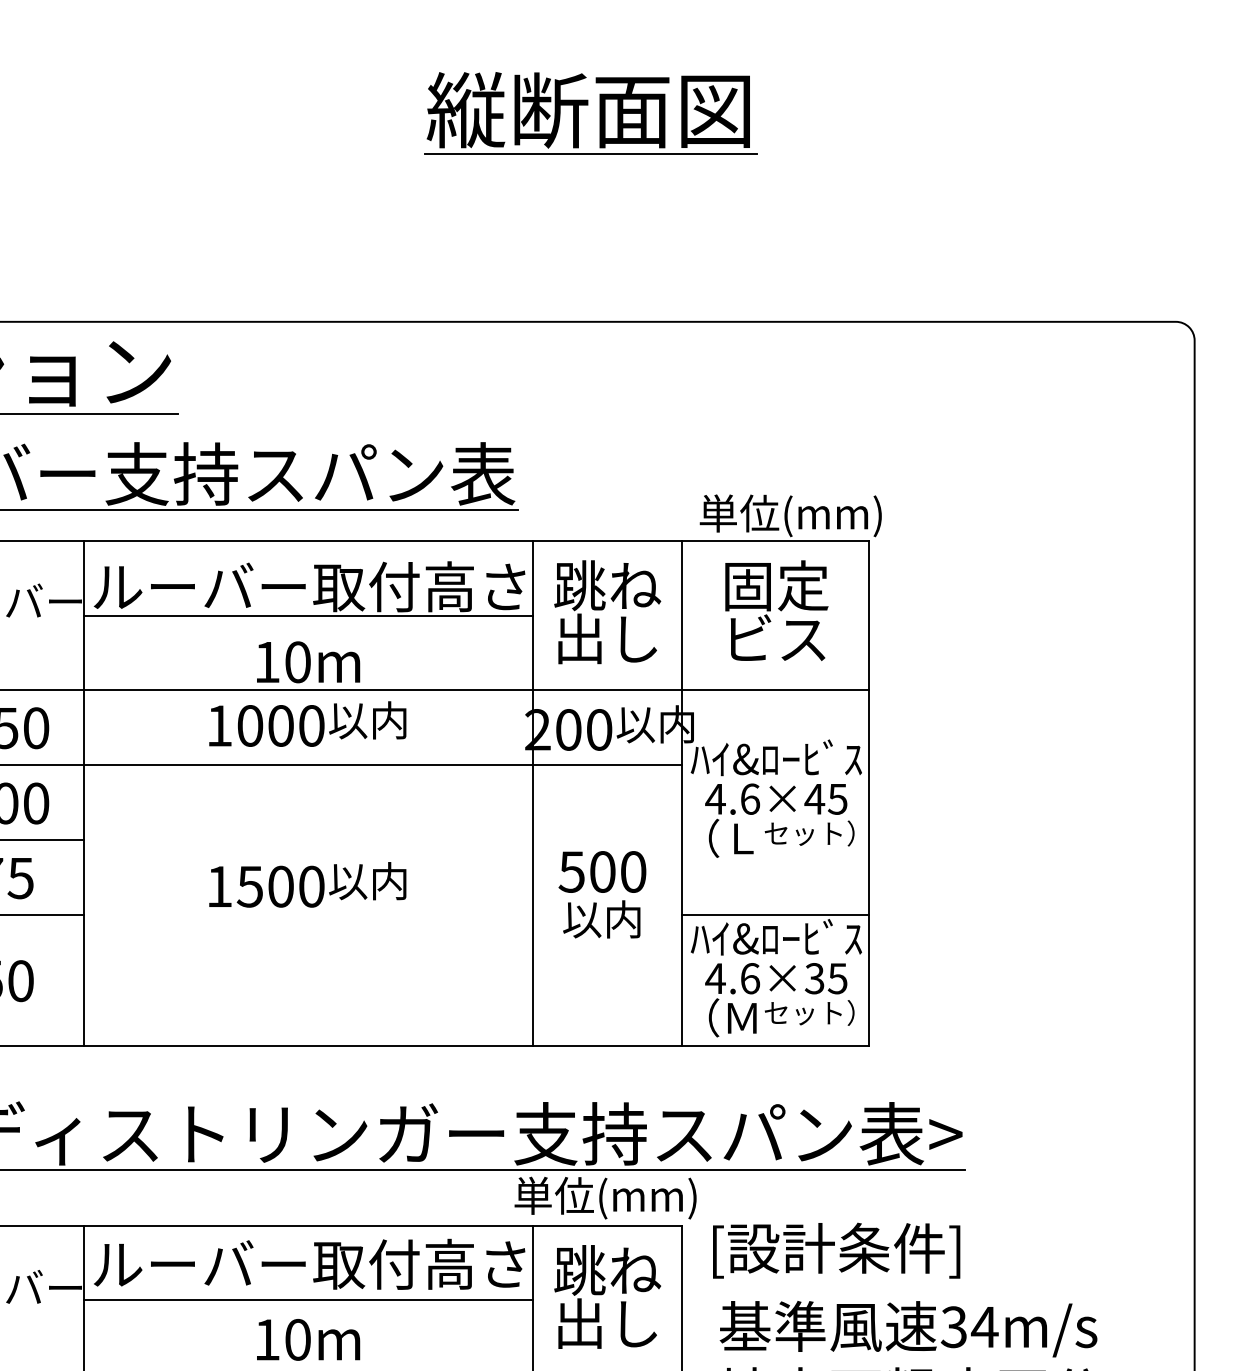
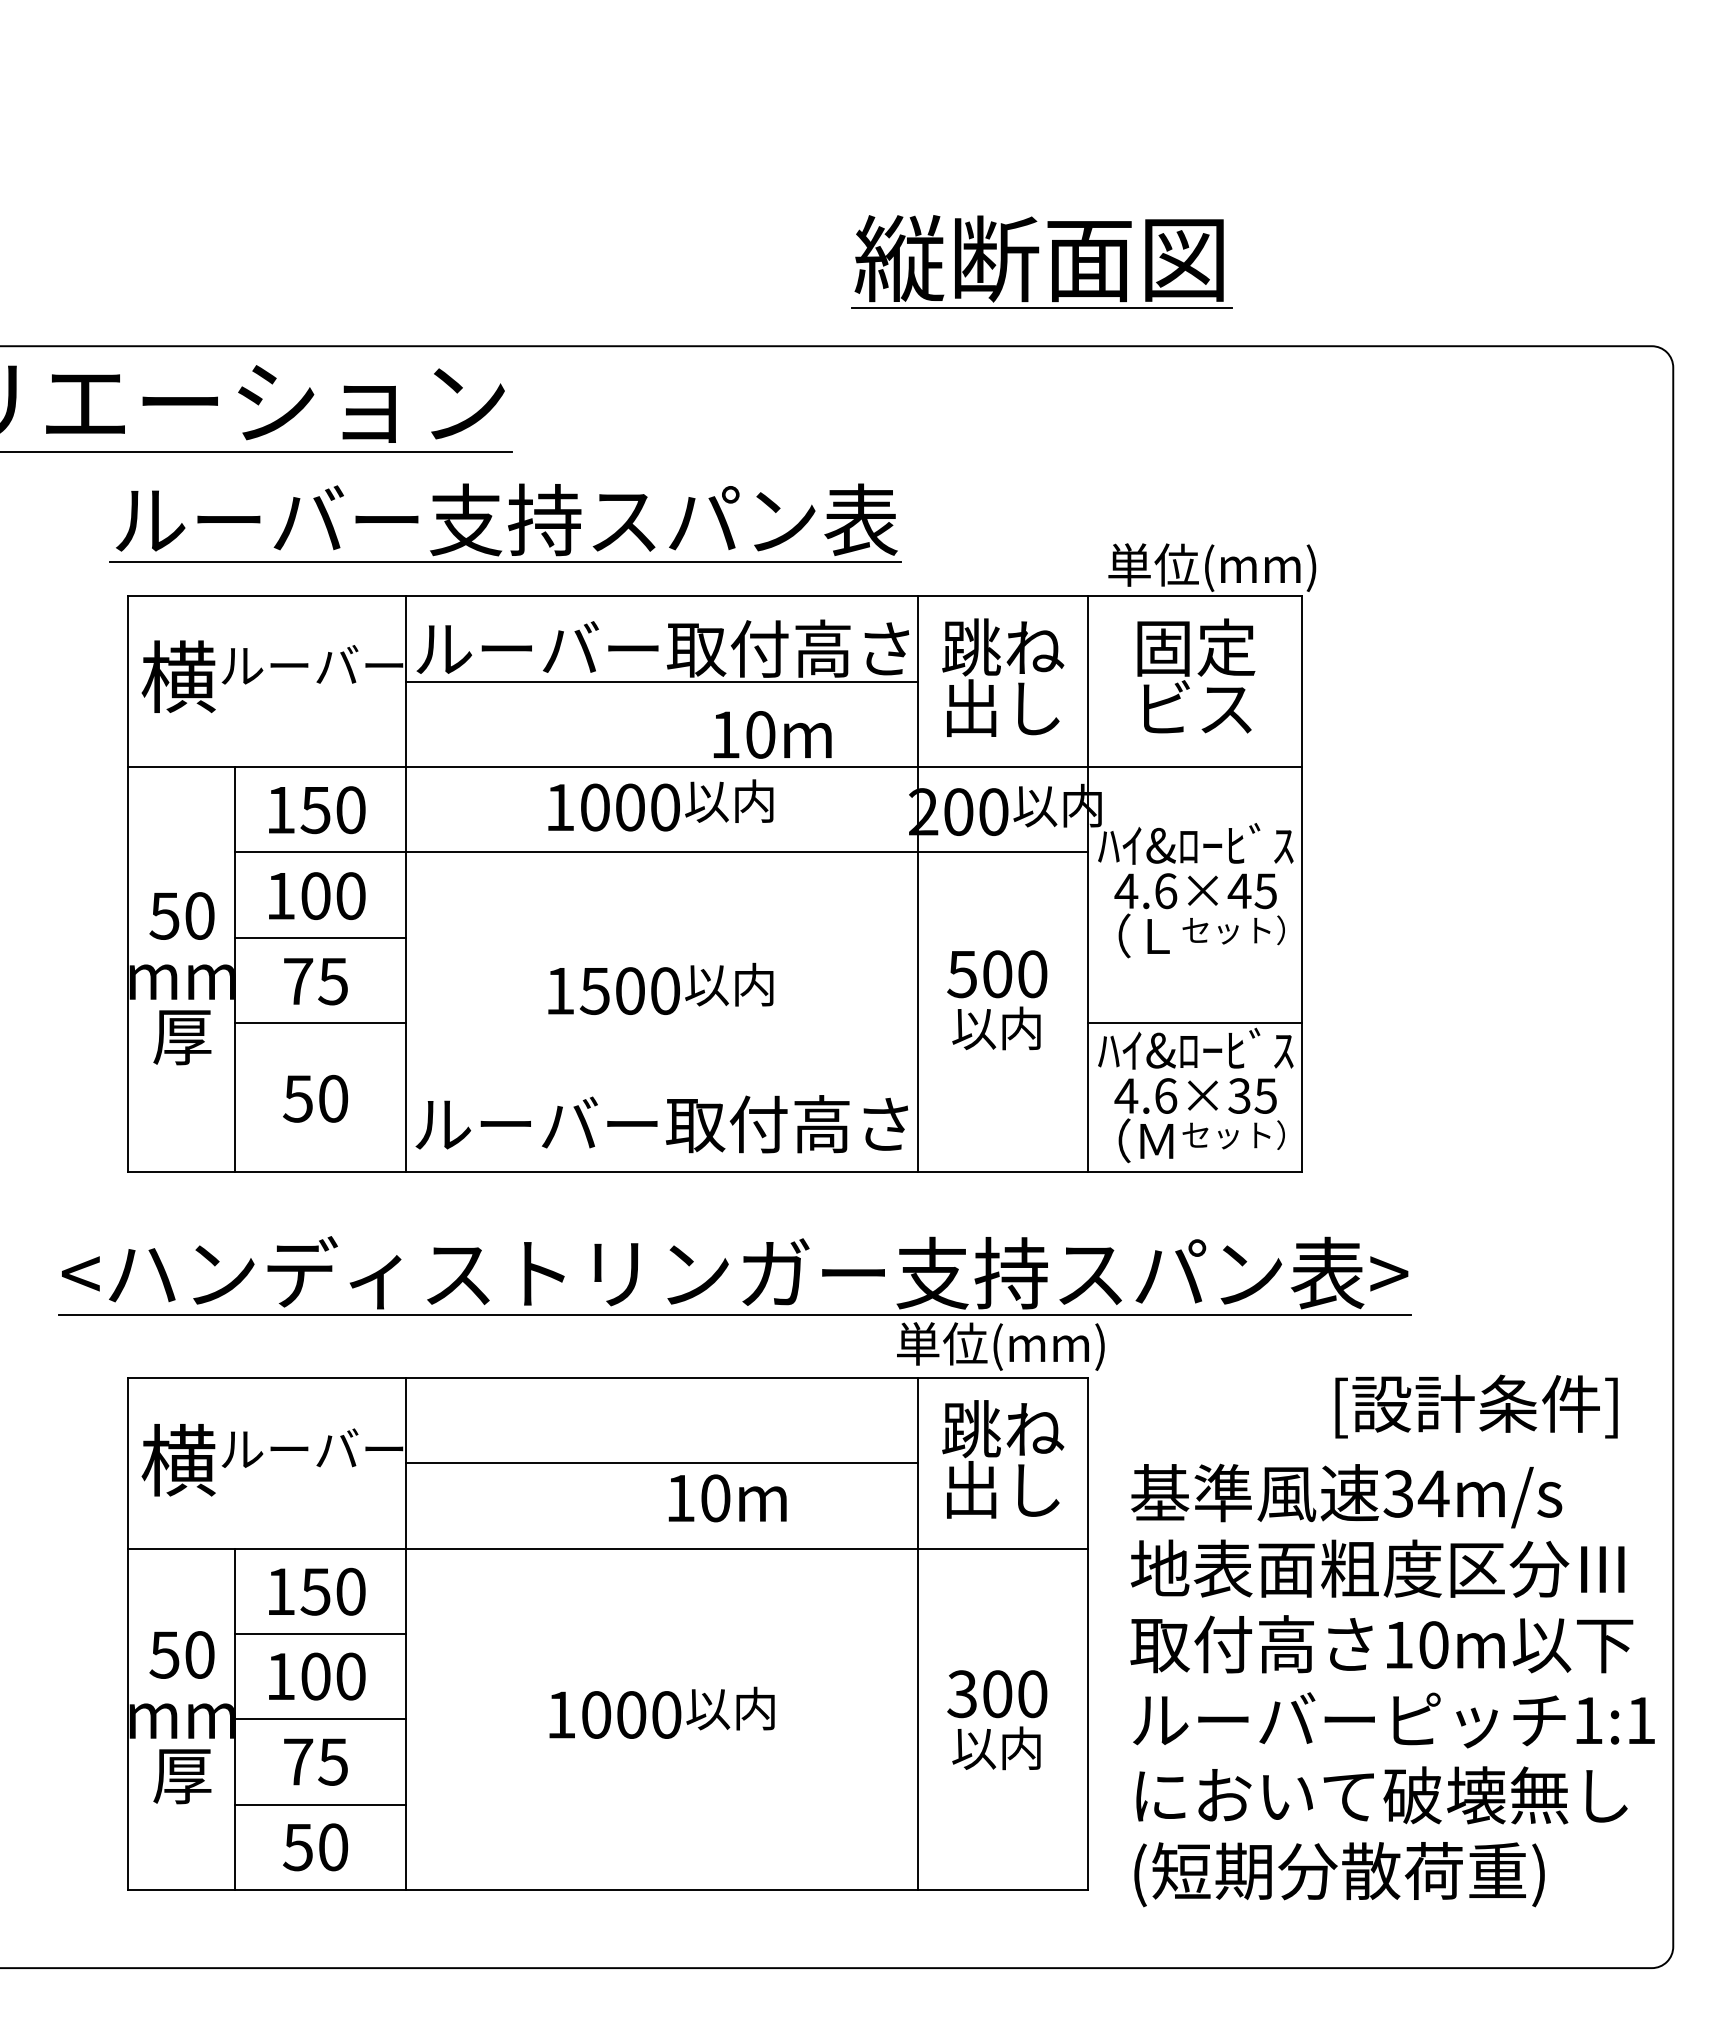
part: (587, 105) -> (1038, 253), moved
text: (308, 661) -> (772, 734), moved
text: (836, 1250) -> (1476, 1406), moved
text: (309, 1264) -> (661, 1124), moved
text: (308, 1339) -> (727, 1498), moved

